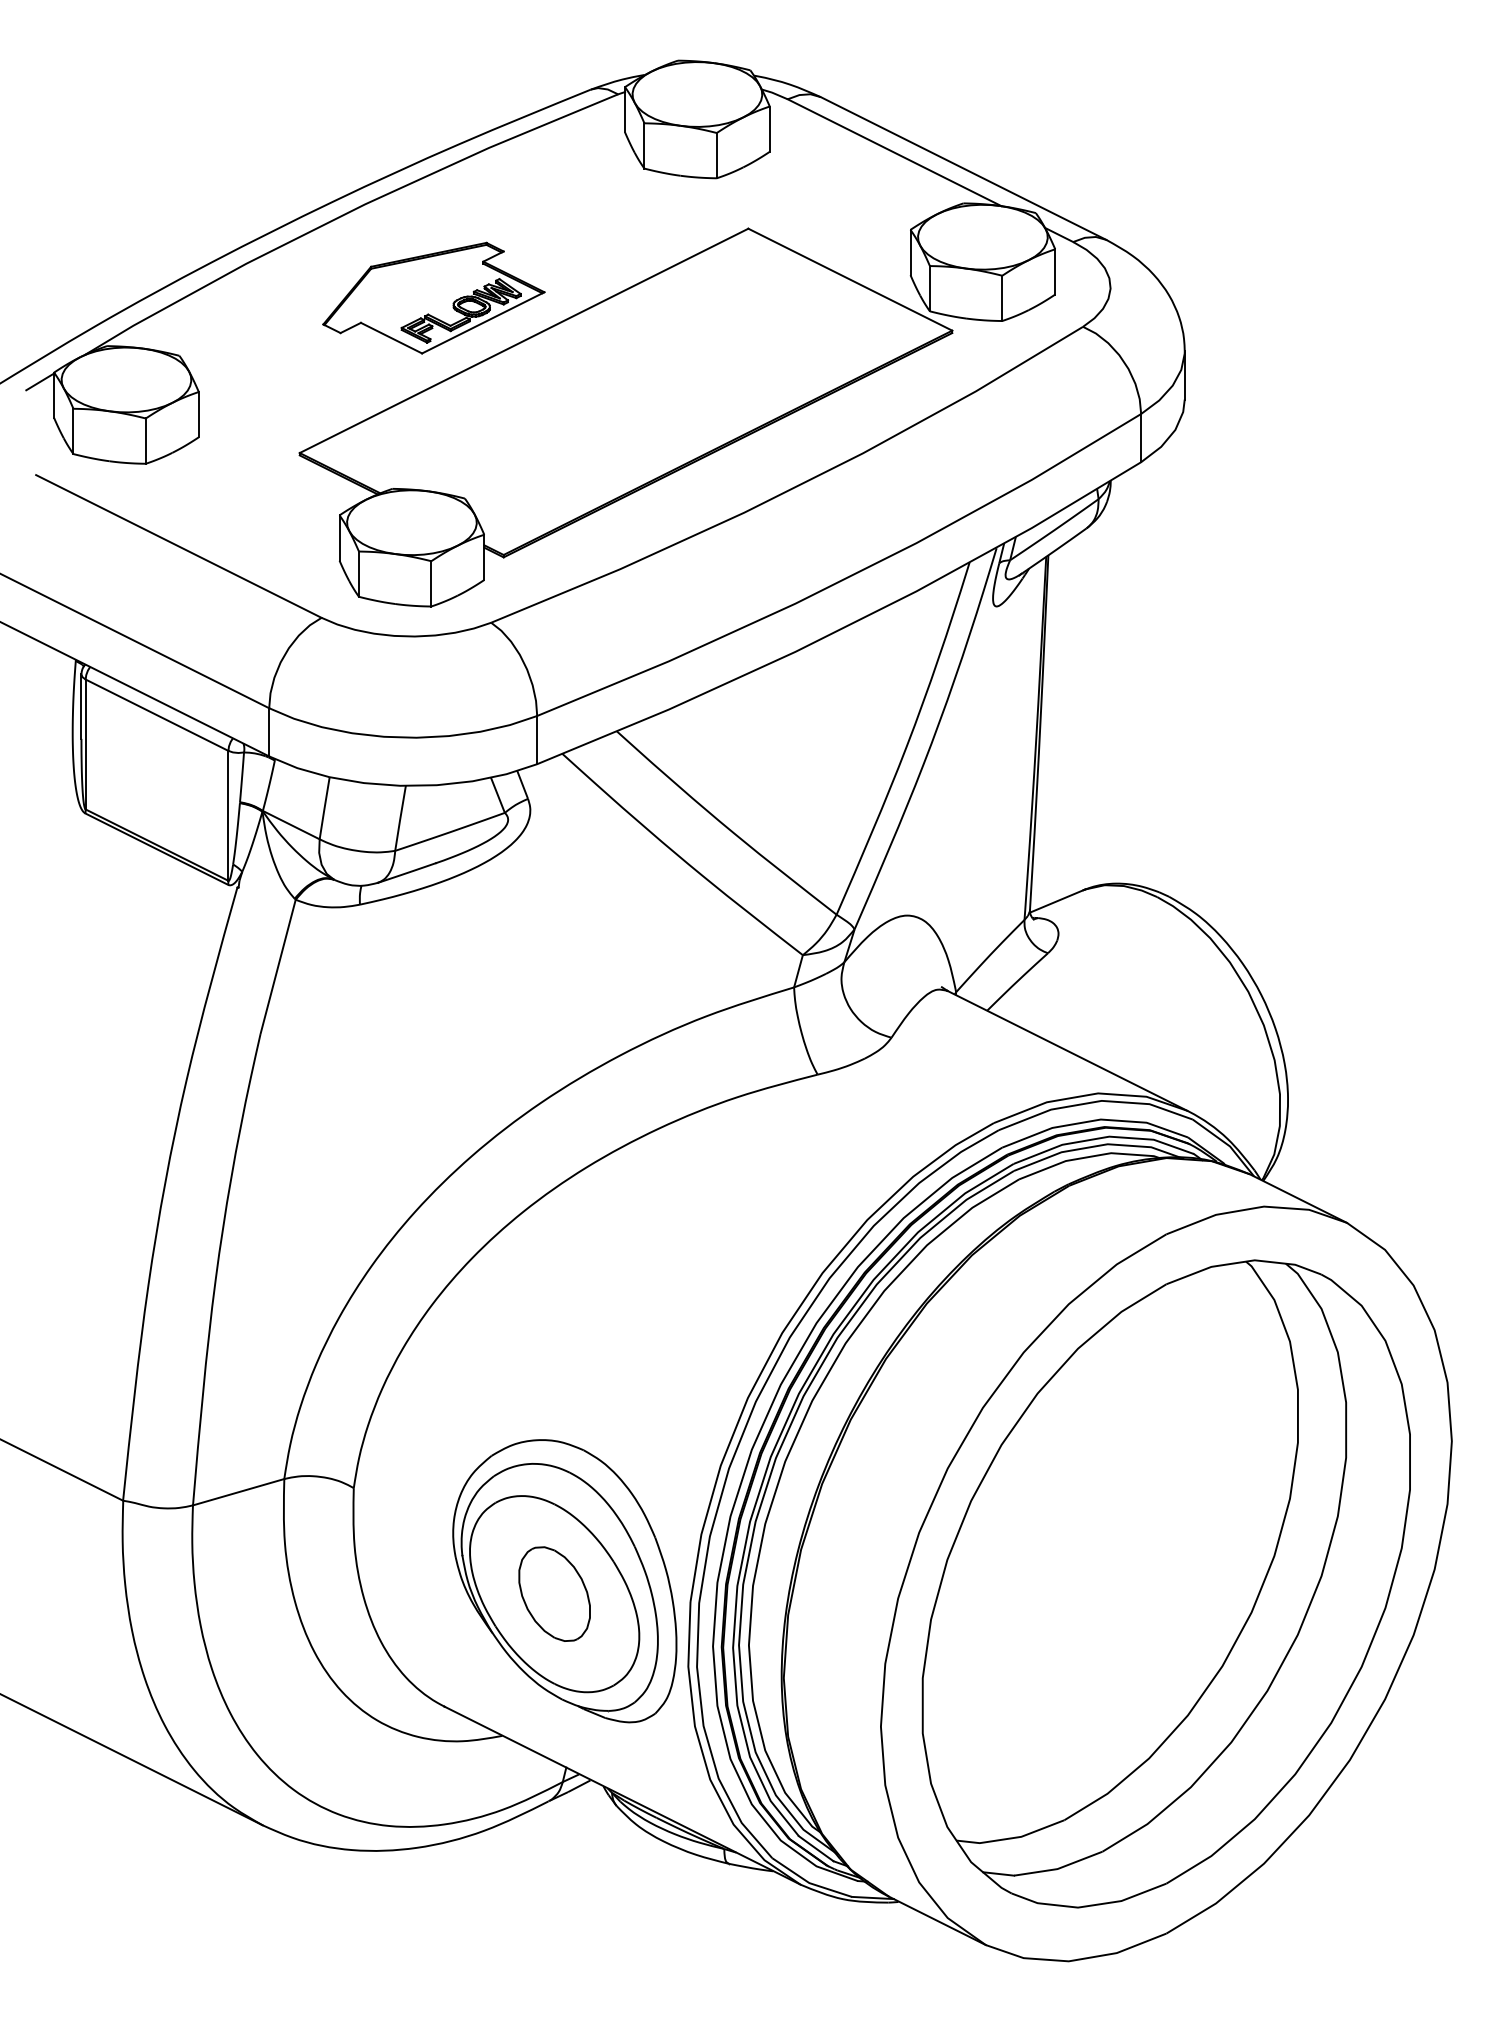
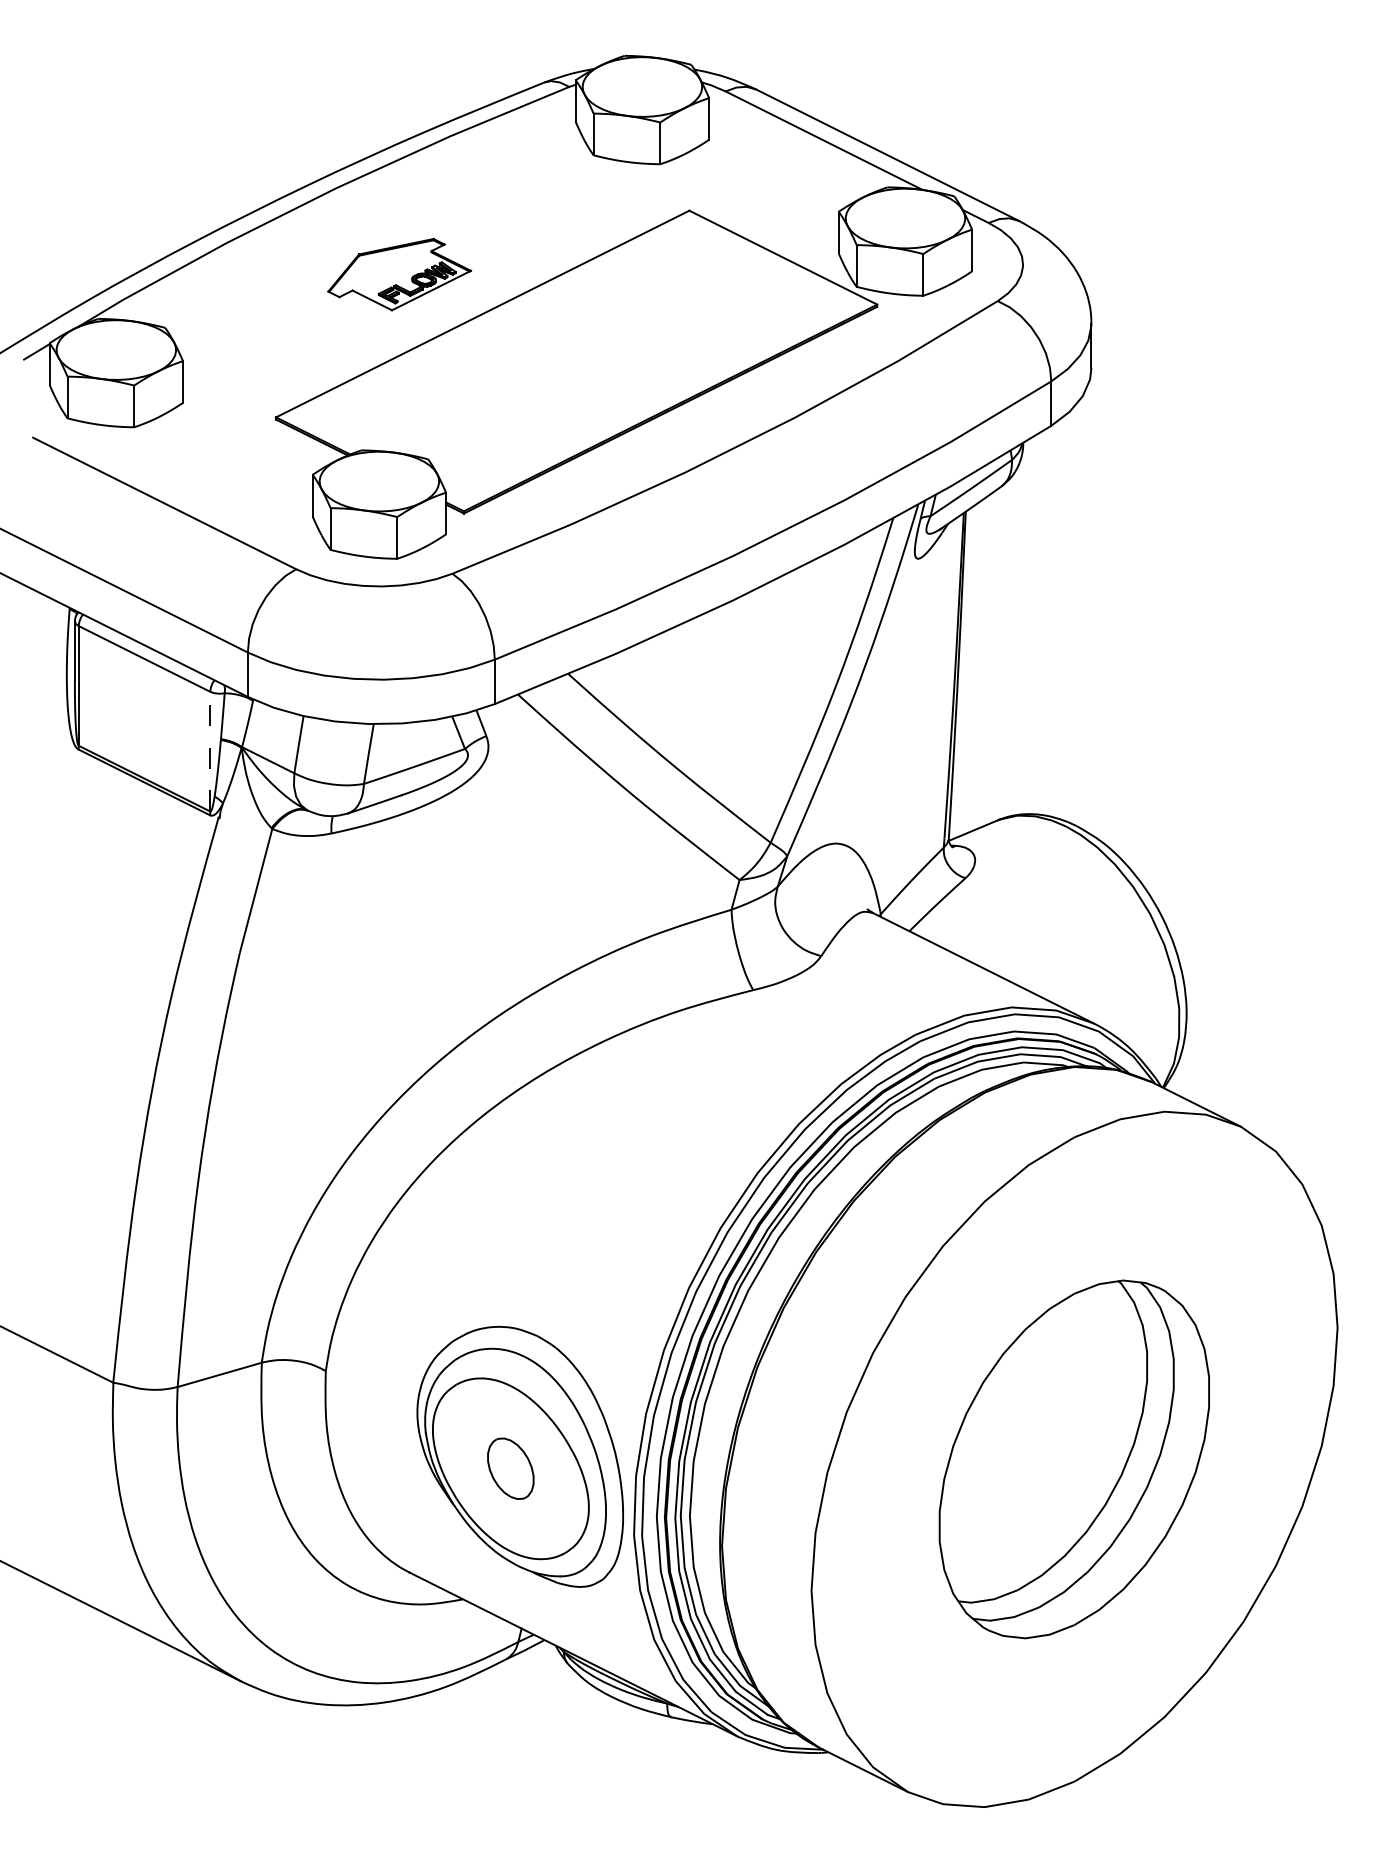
part: (433, 297) -> (399, 274), size x0.7
line: (228, 815) -> (210, 751), solid -> dashed
part: (1165, 1583) -> (1073, 1459), size x0.6
part: (554, 1593) -> (510, 1468), size x0.7

